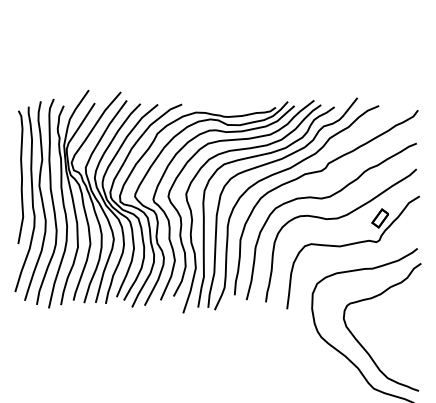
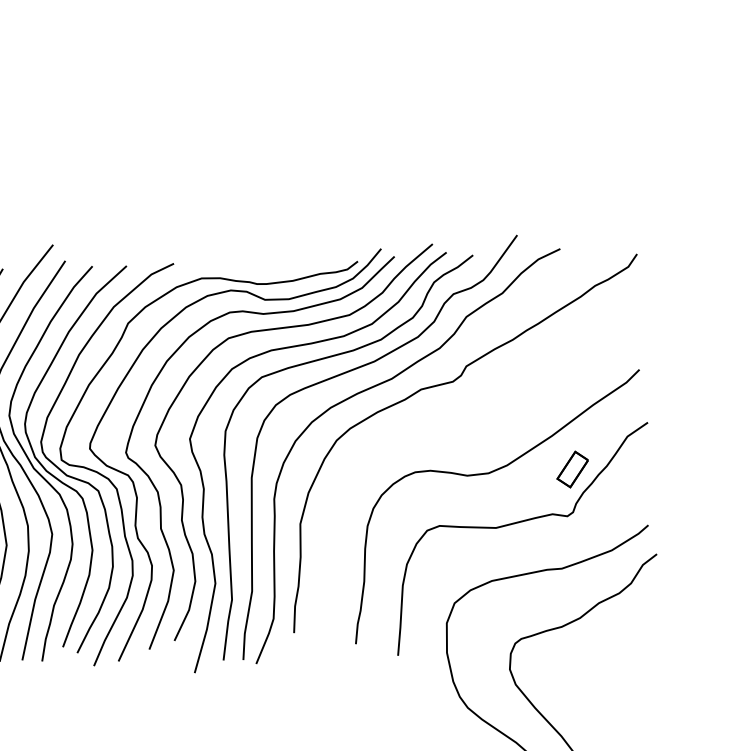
part: (323, 199) -> (459, 437), removed

